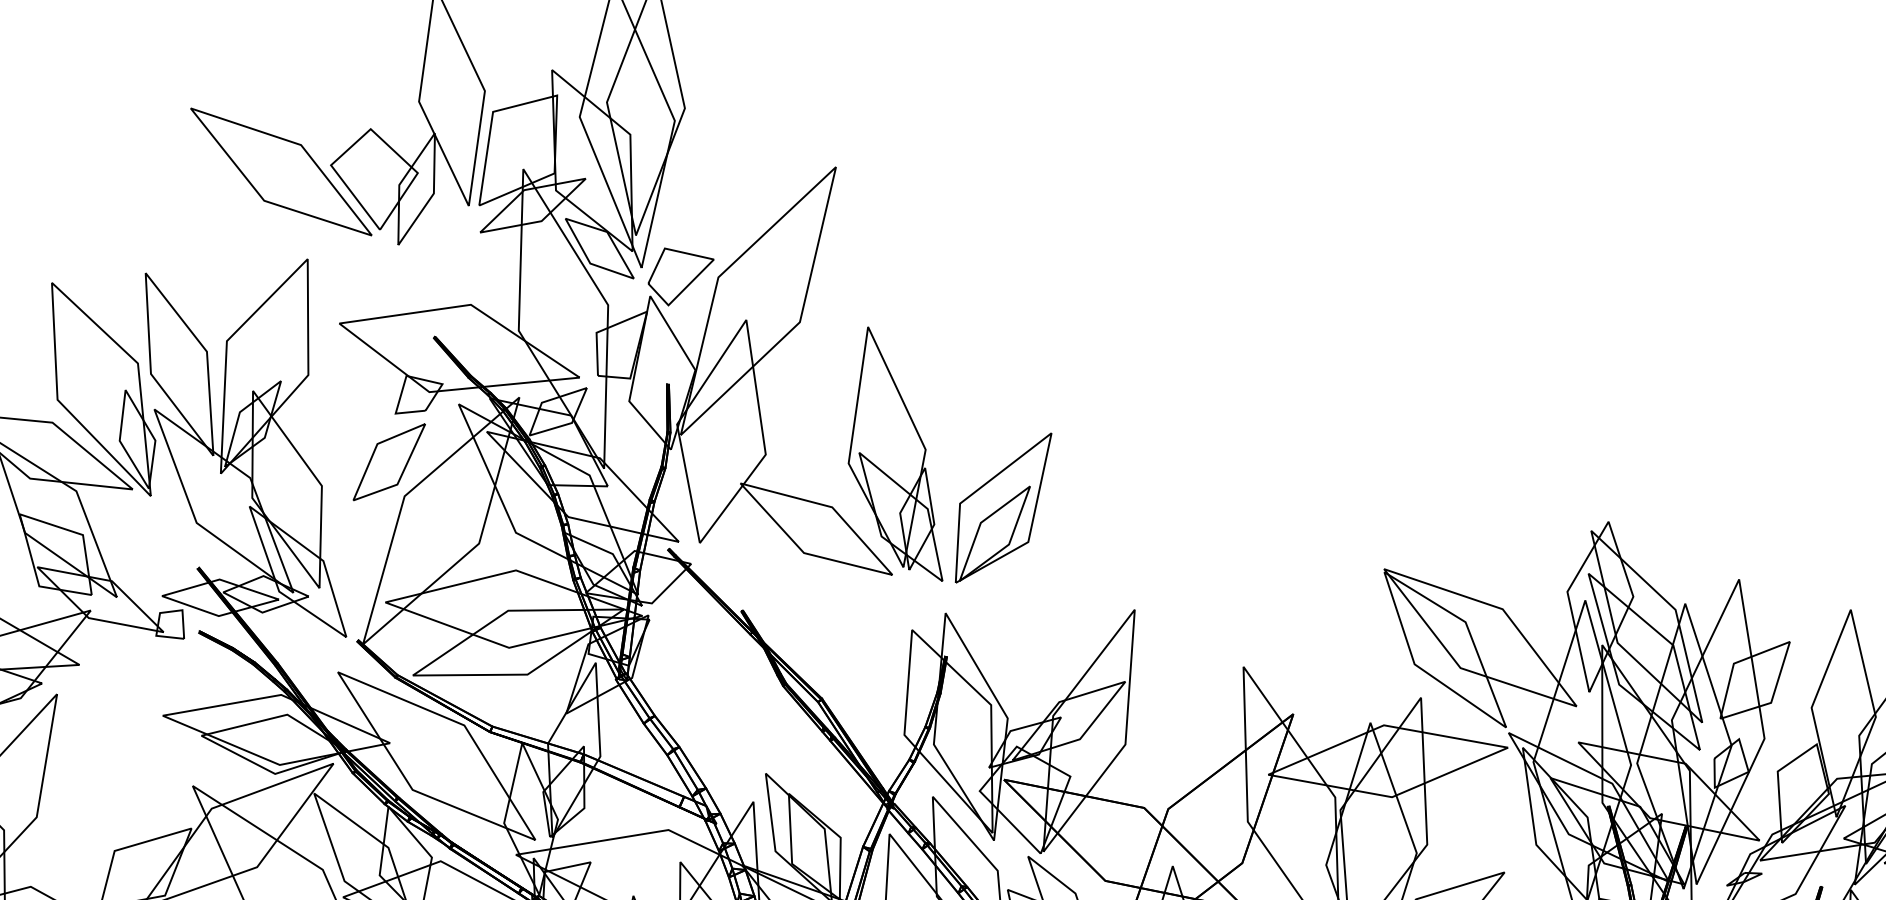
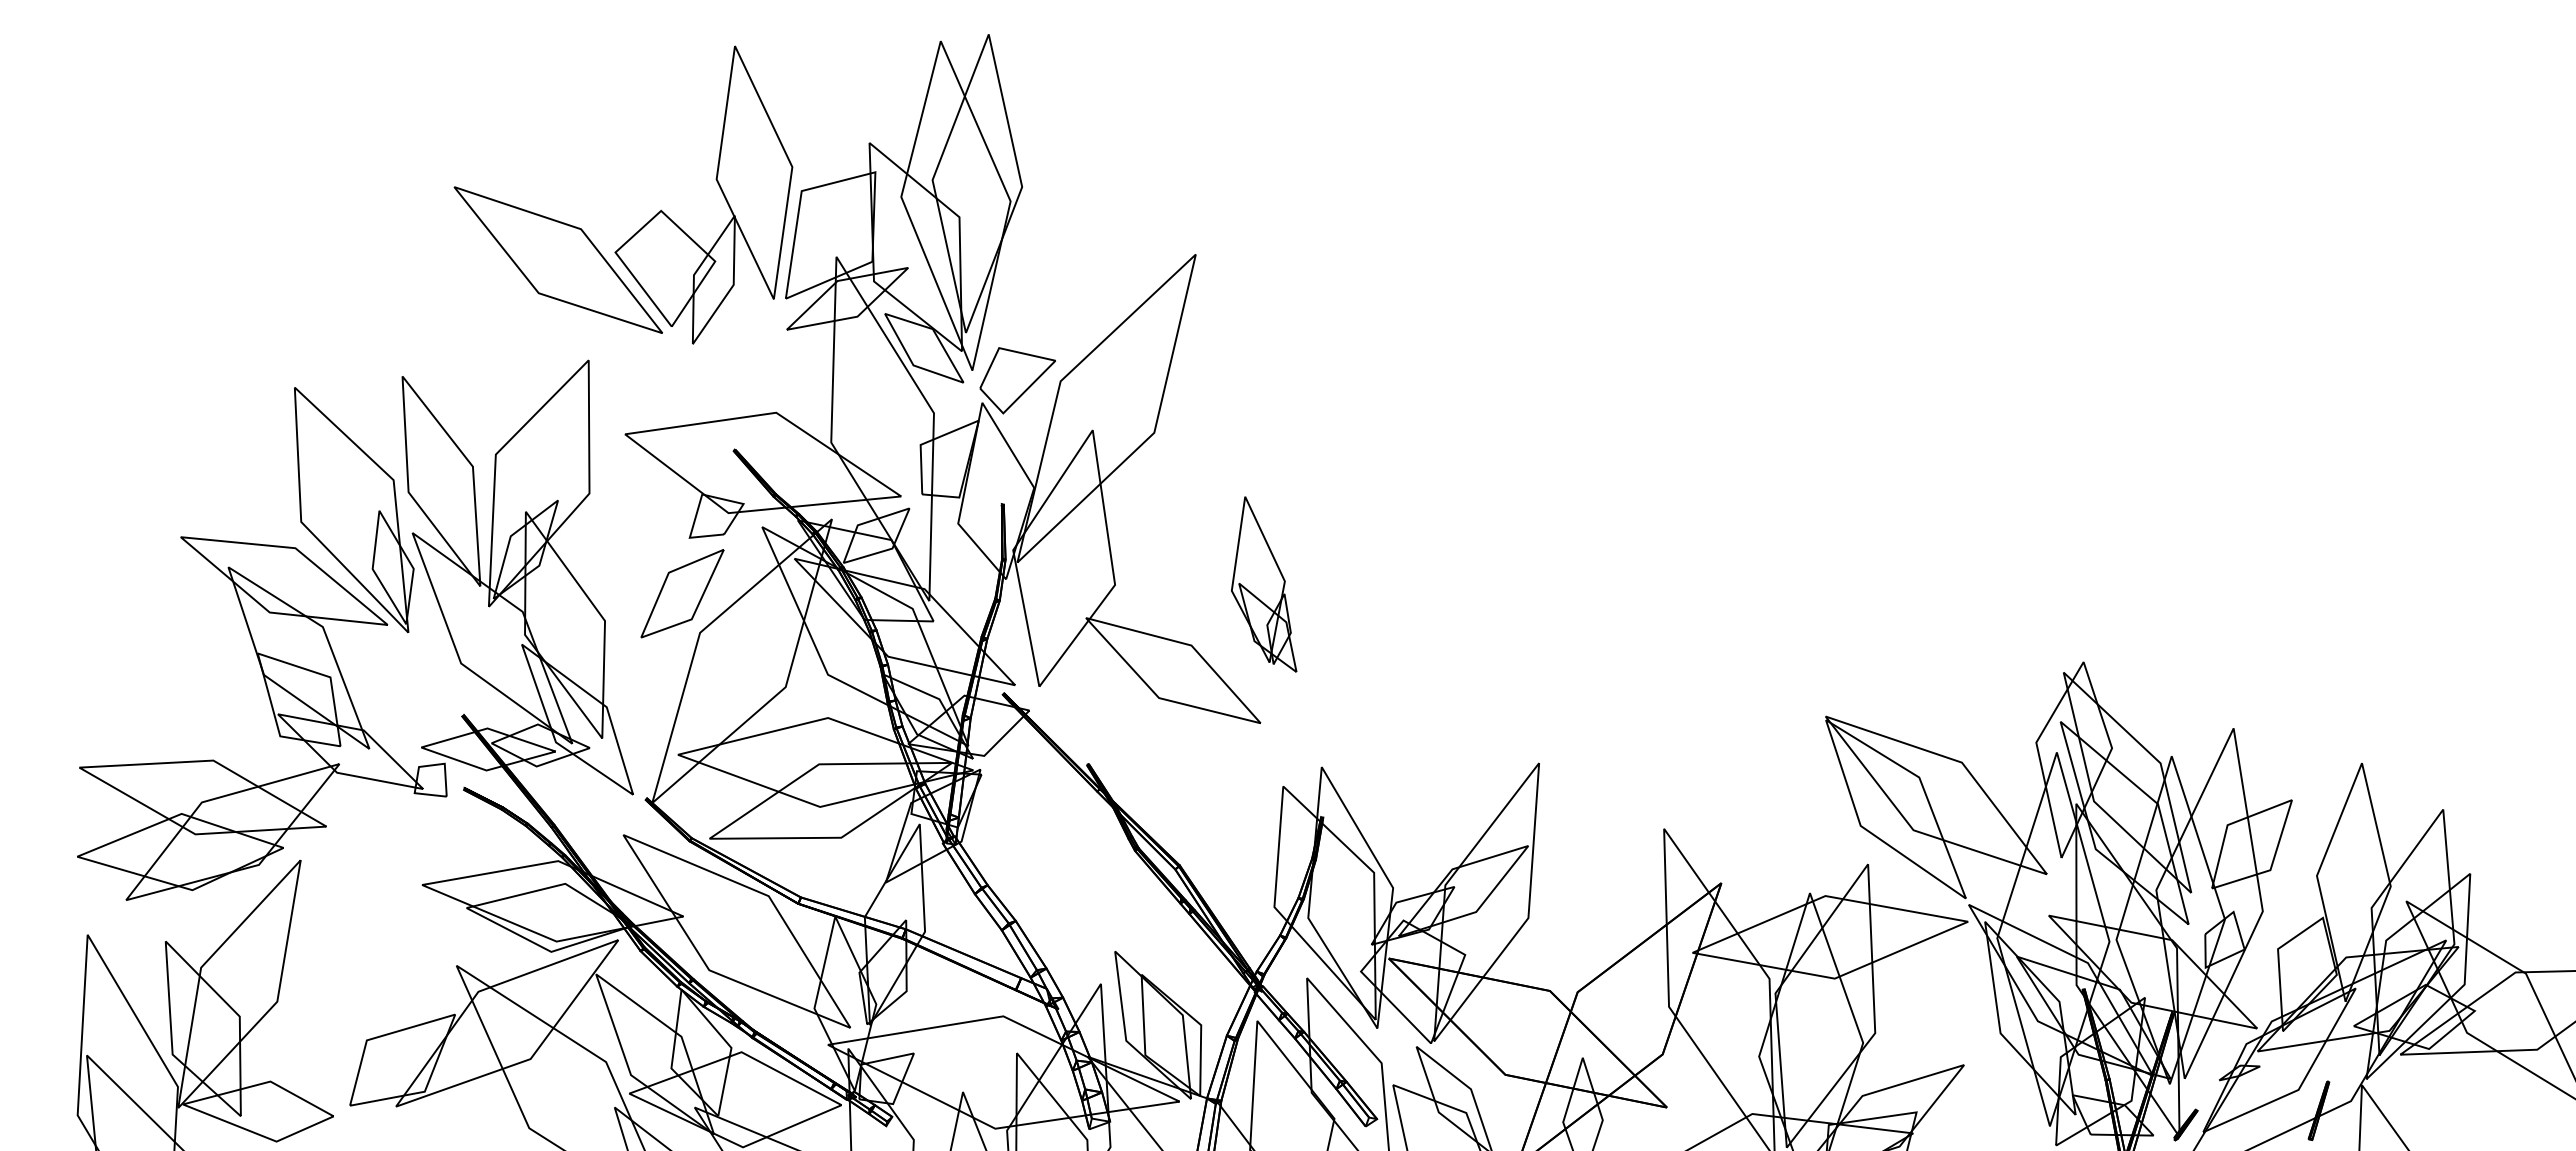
part: (894, 454) -> (1263, 584), size x0.6
part: (1003, 507) -> (1388, 645), removed

